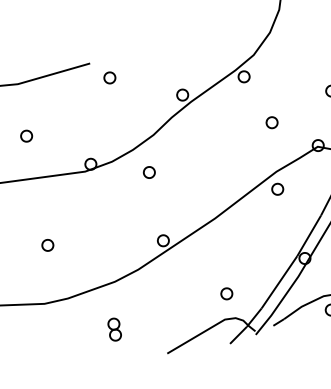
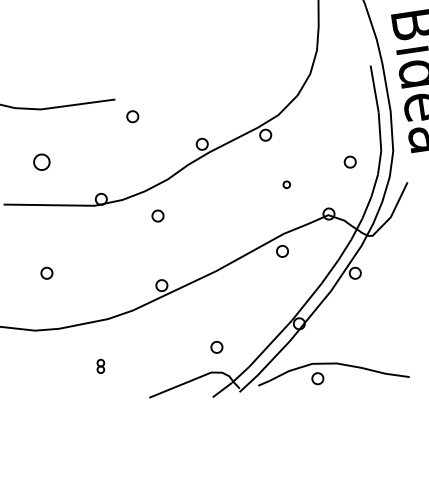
part: (271, 122) -> (286, 184), size x0.6
part: (26, 135) -> (41, 161), size x1.4
part: (114, 329) -> (100, 366), size x0.6

